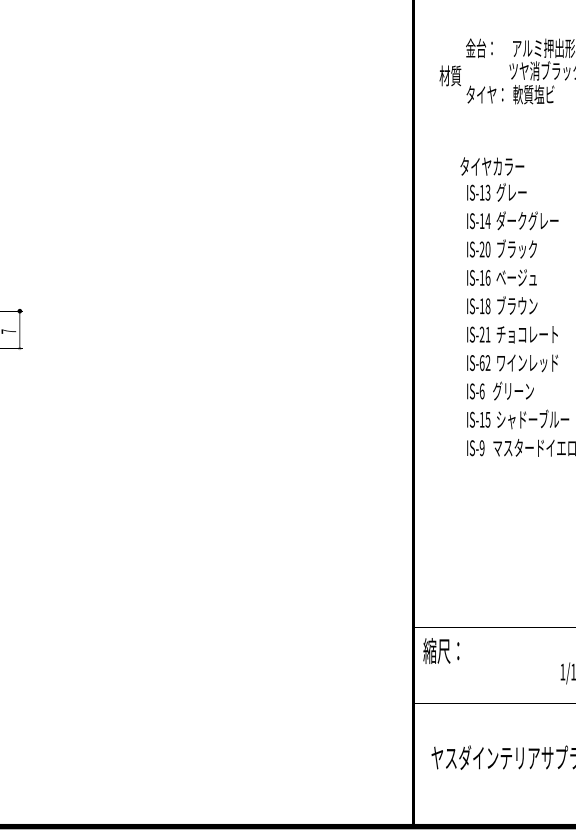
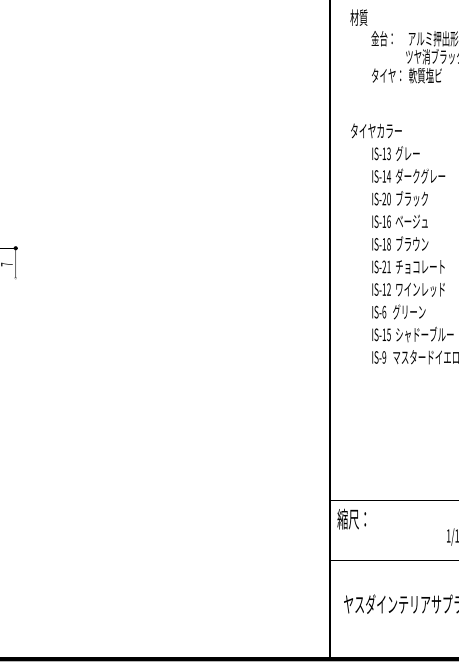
text: (449, 75) -> (358, 17), moved
text: (492, 166) -> (376, 130), moved
text: (482, 362) -> (384, 289), IS-62 -> IS-12

